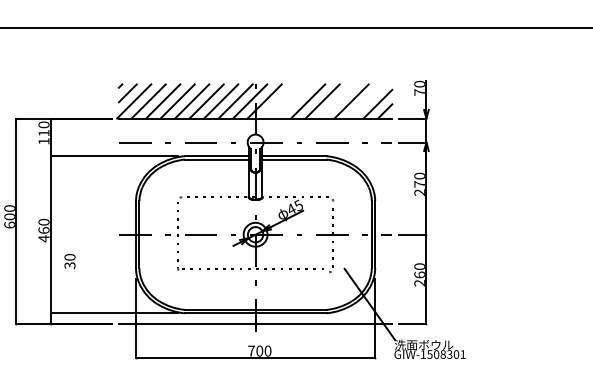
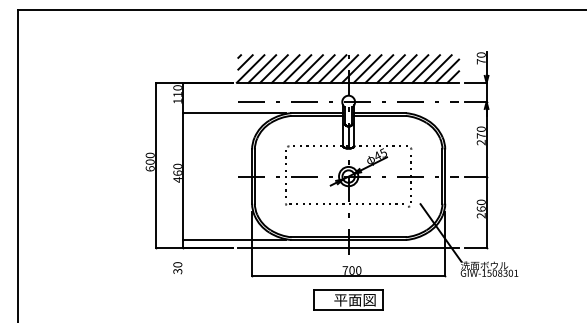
line: (278, 100) -> (367, 68), added
line: (293, 100) -> (379, 68), added
line: (337, 100) -> (414, 68), added
line: (365, 100) -> (437, 68), added
text: (69, 261) -> (177, 268), moved

